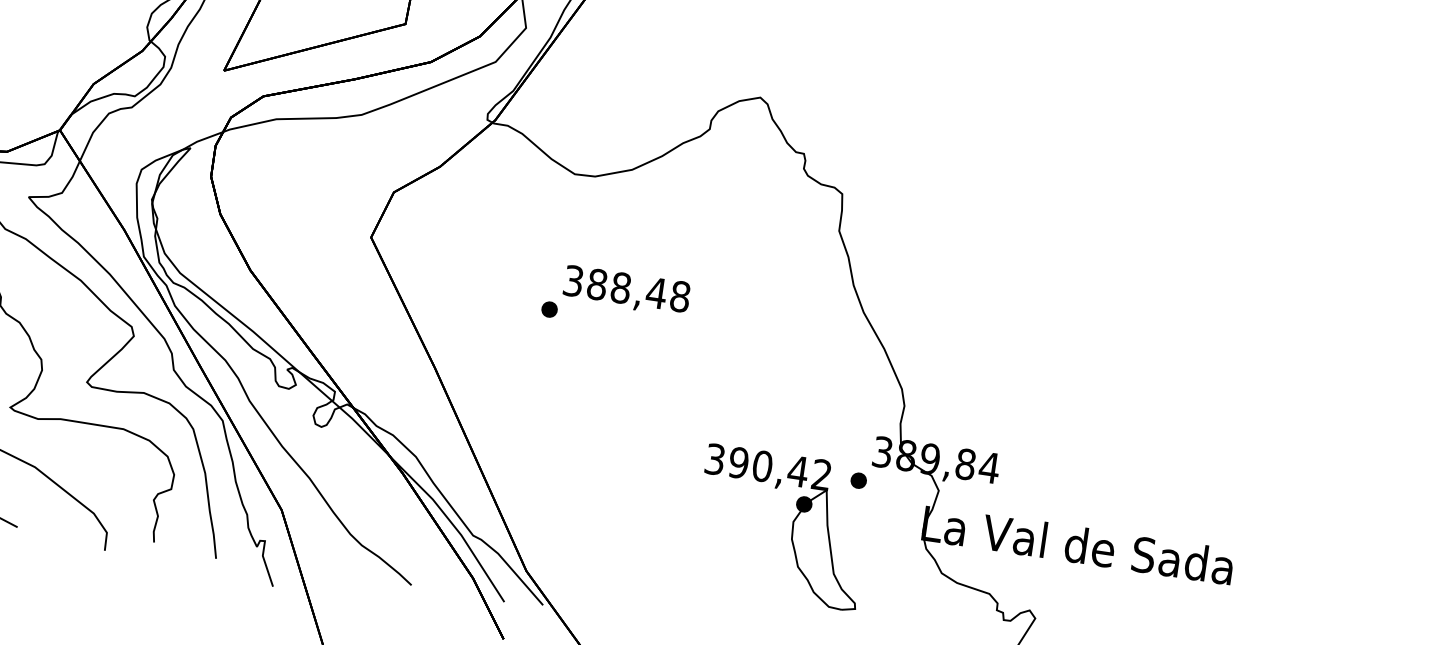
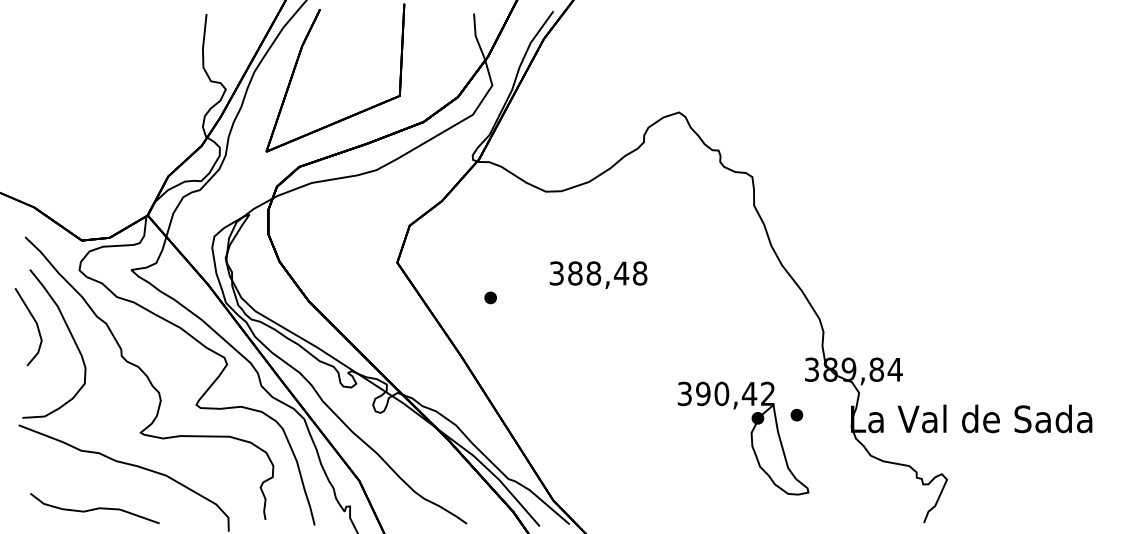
part: (549, 309) -> (490, 297), moved
part: (858, 481) -> (796, 415), moved

